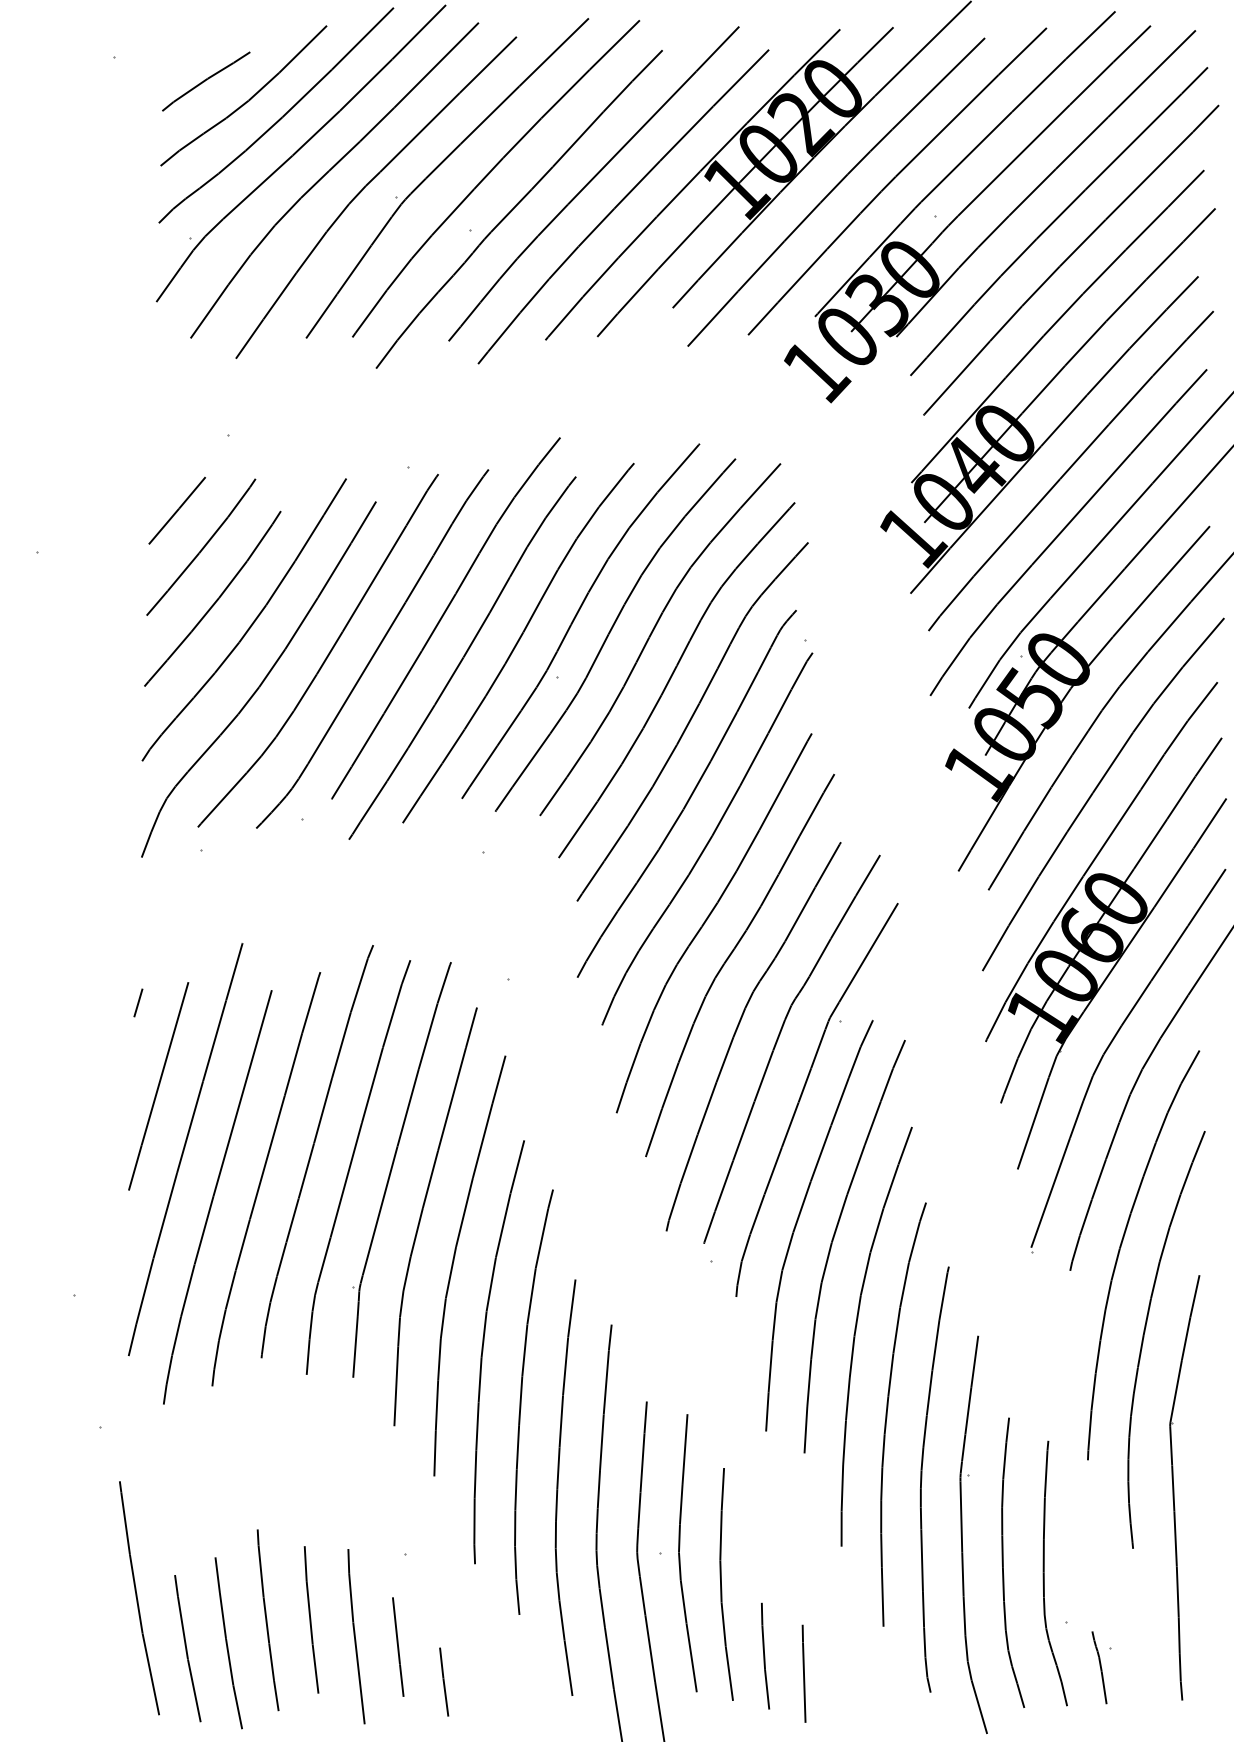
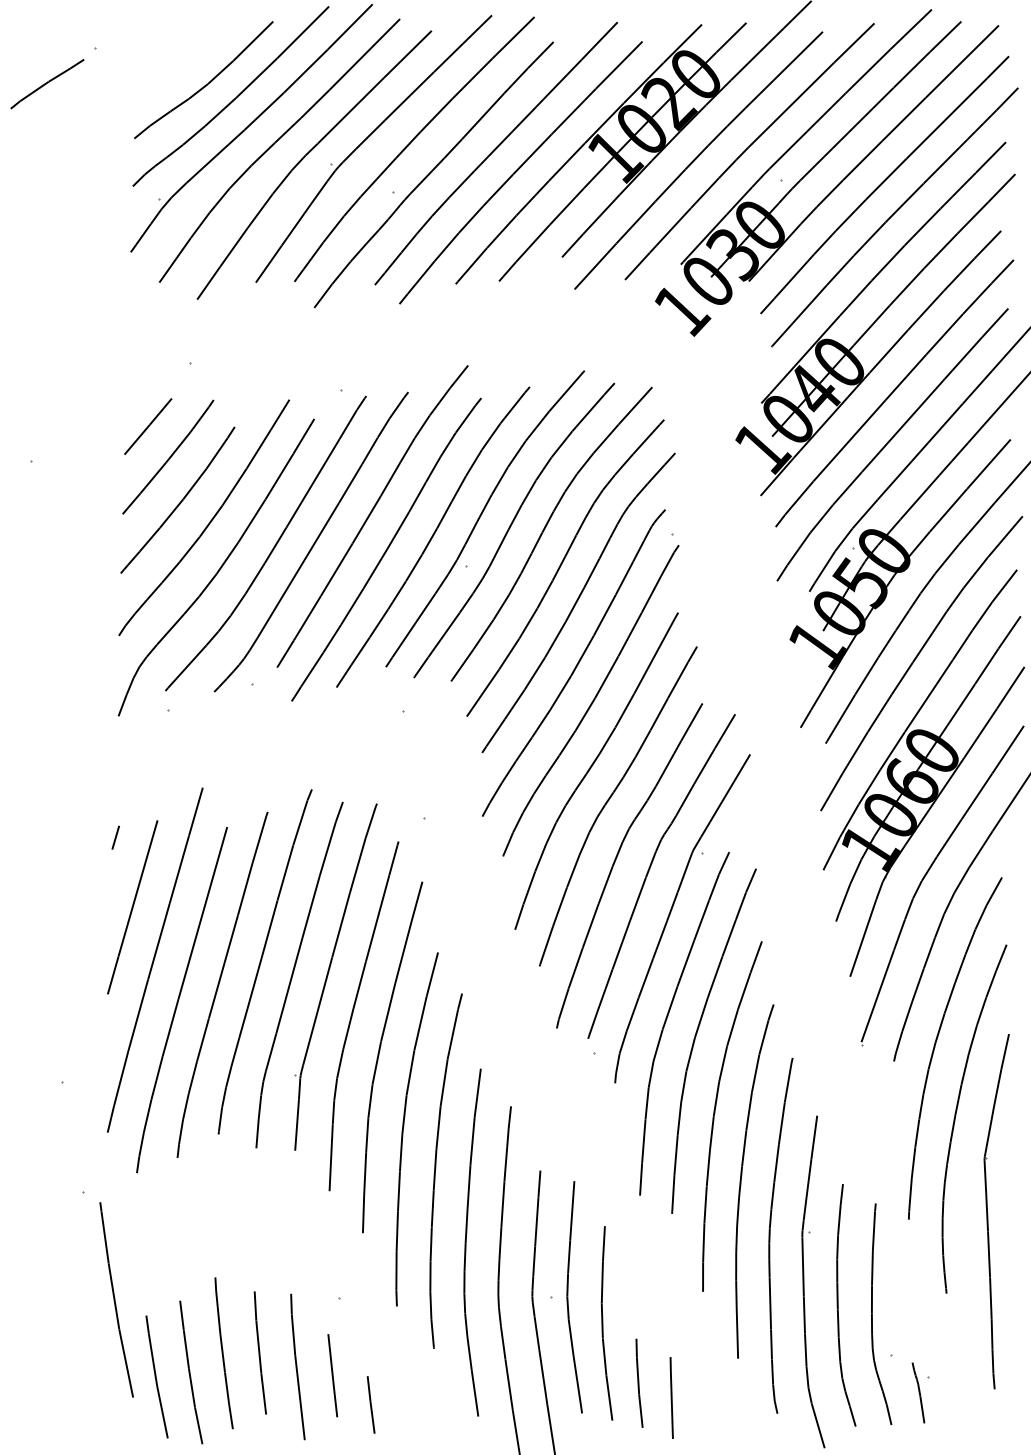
line: (206, 80) -> (47, 83), moved
part: (1174, 1490) -> (988, 1213), moved
line: (138, 1597) -> (115, 1299), moved

